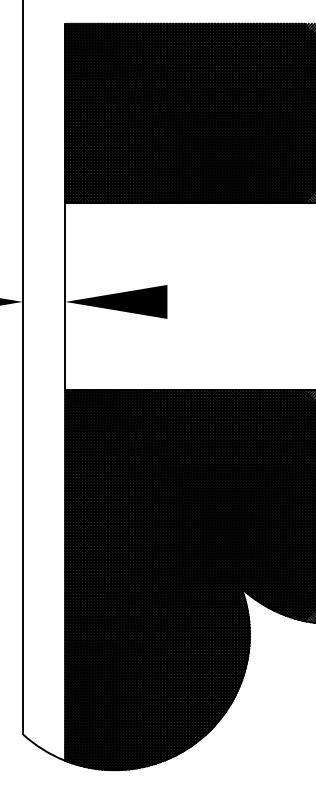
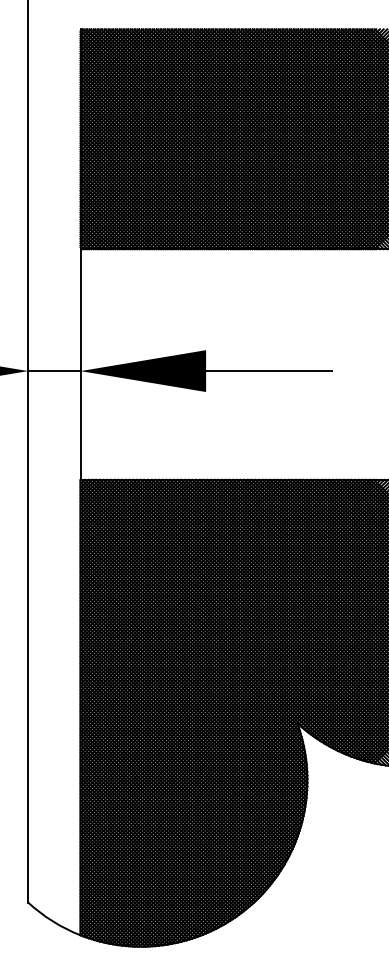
line: (44, 302) -> (54, 371), added
line: (218, 302) -> (268, 371), added

